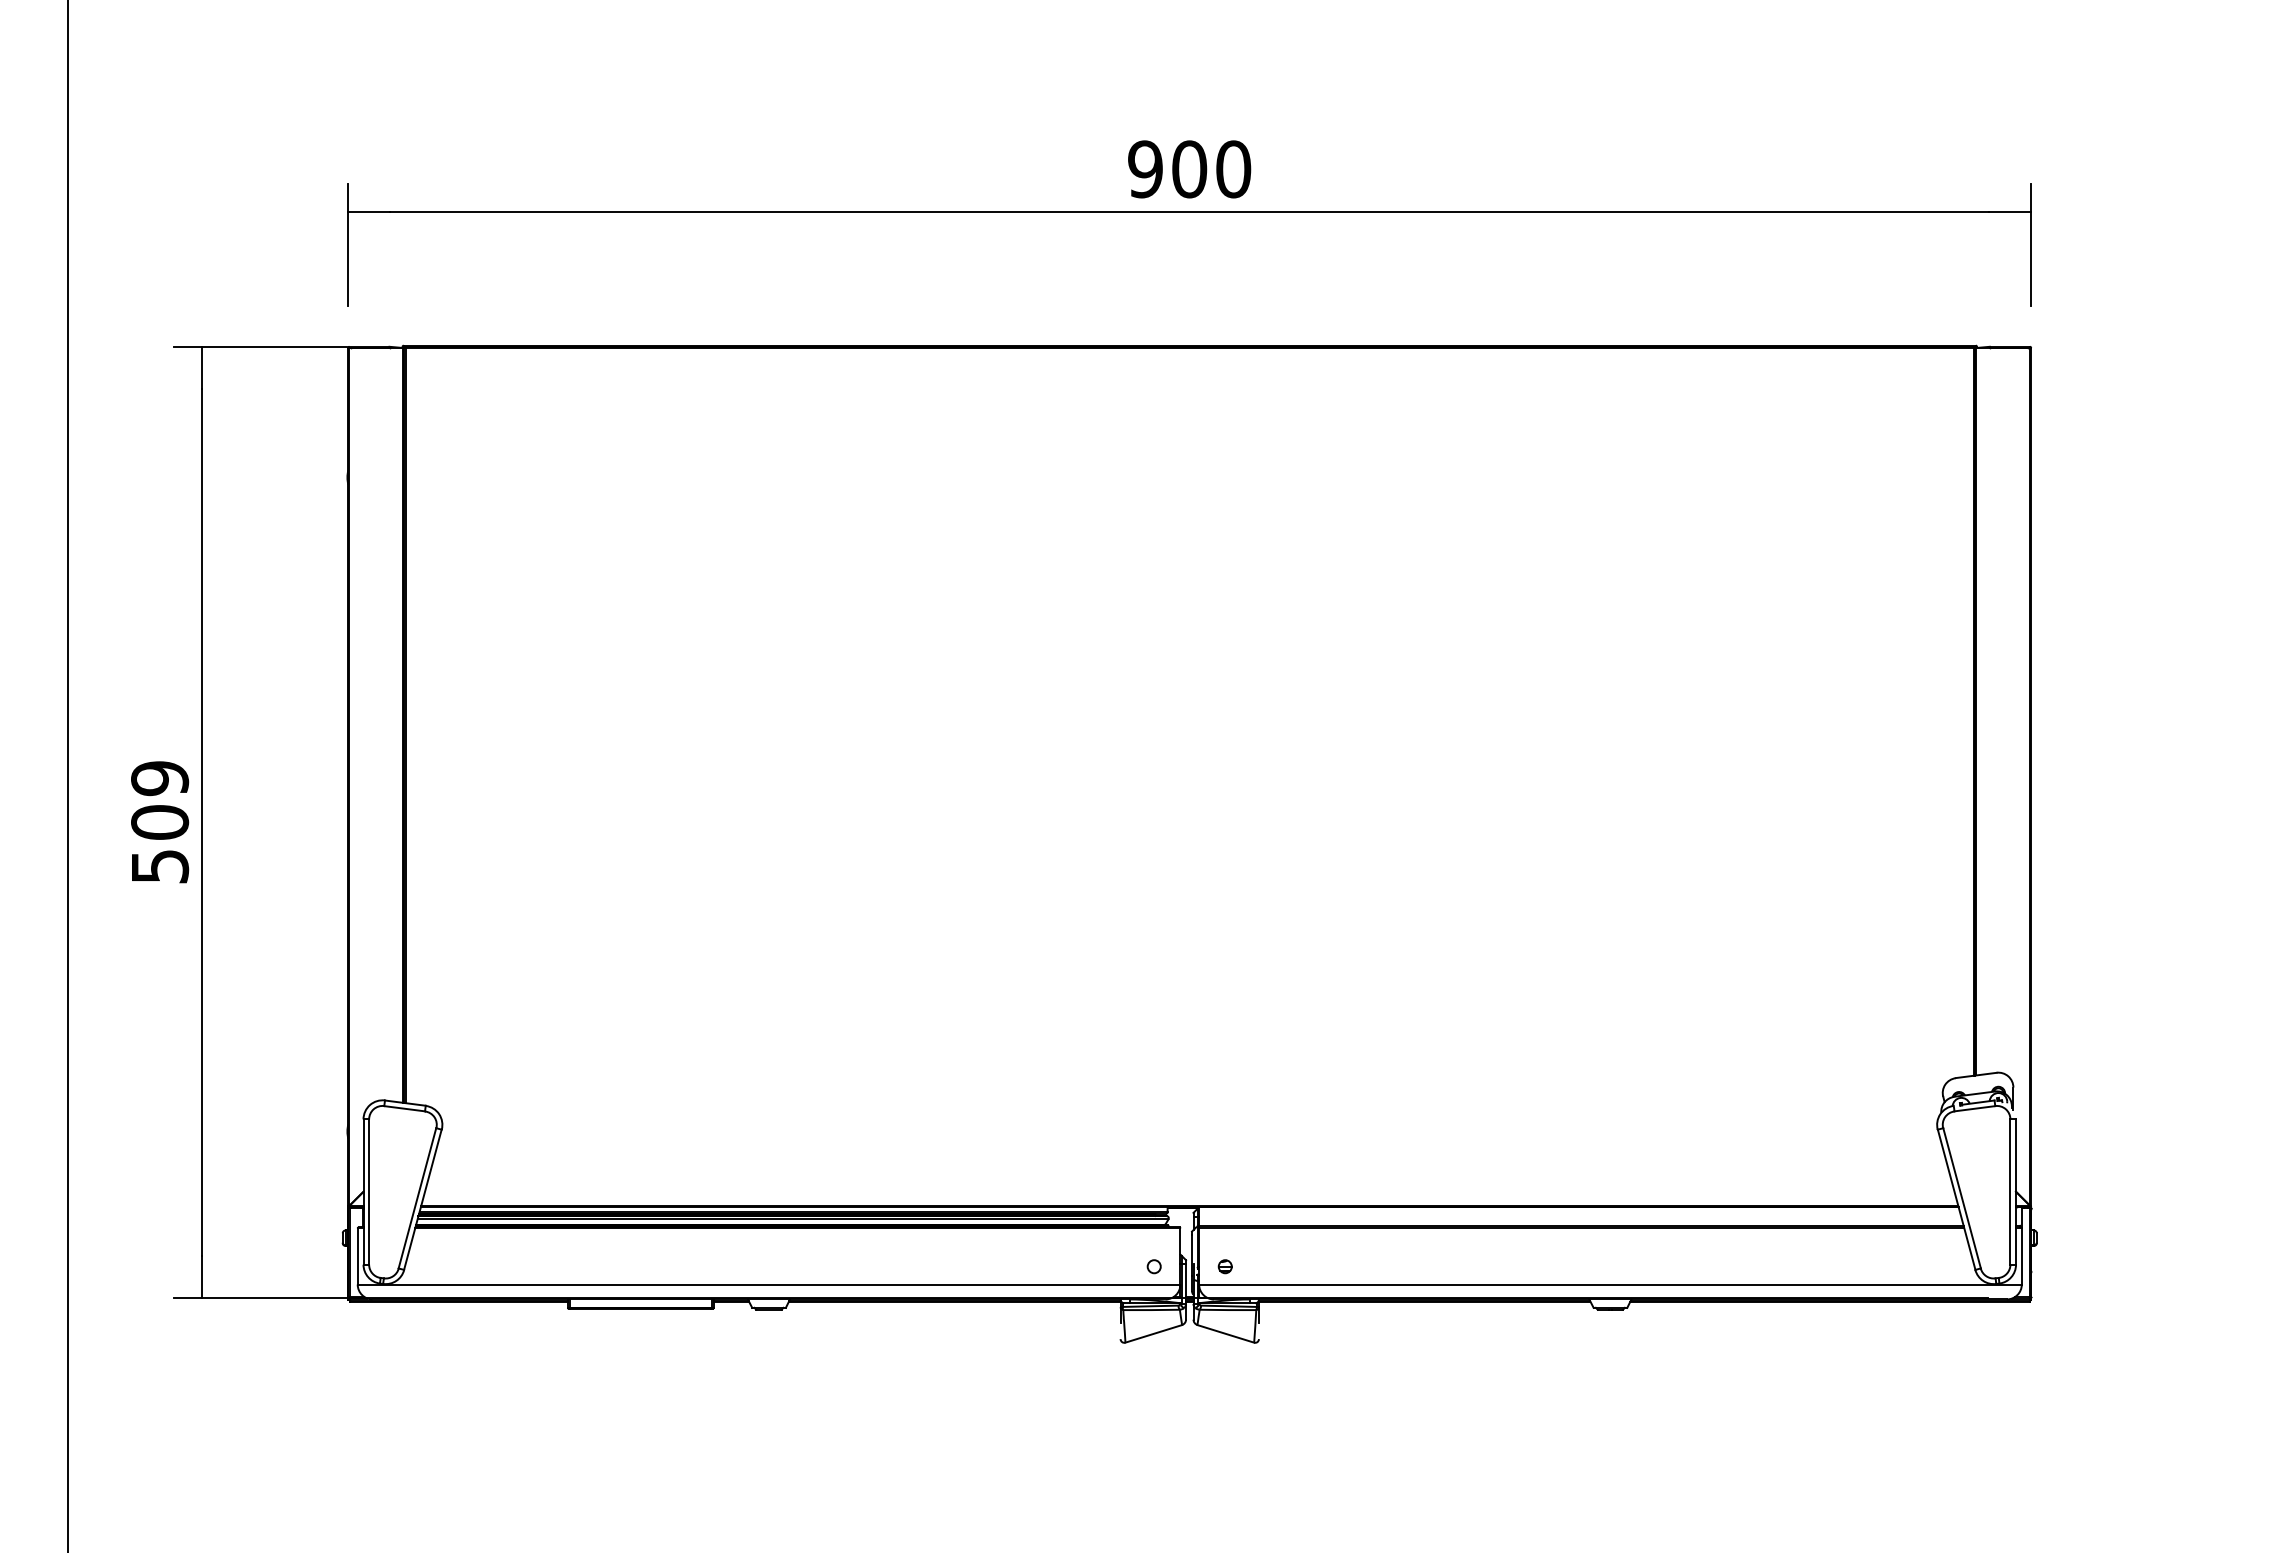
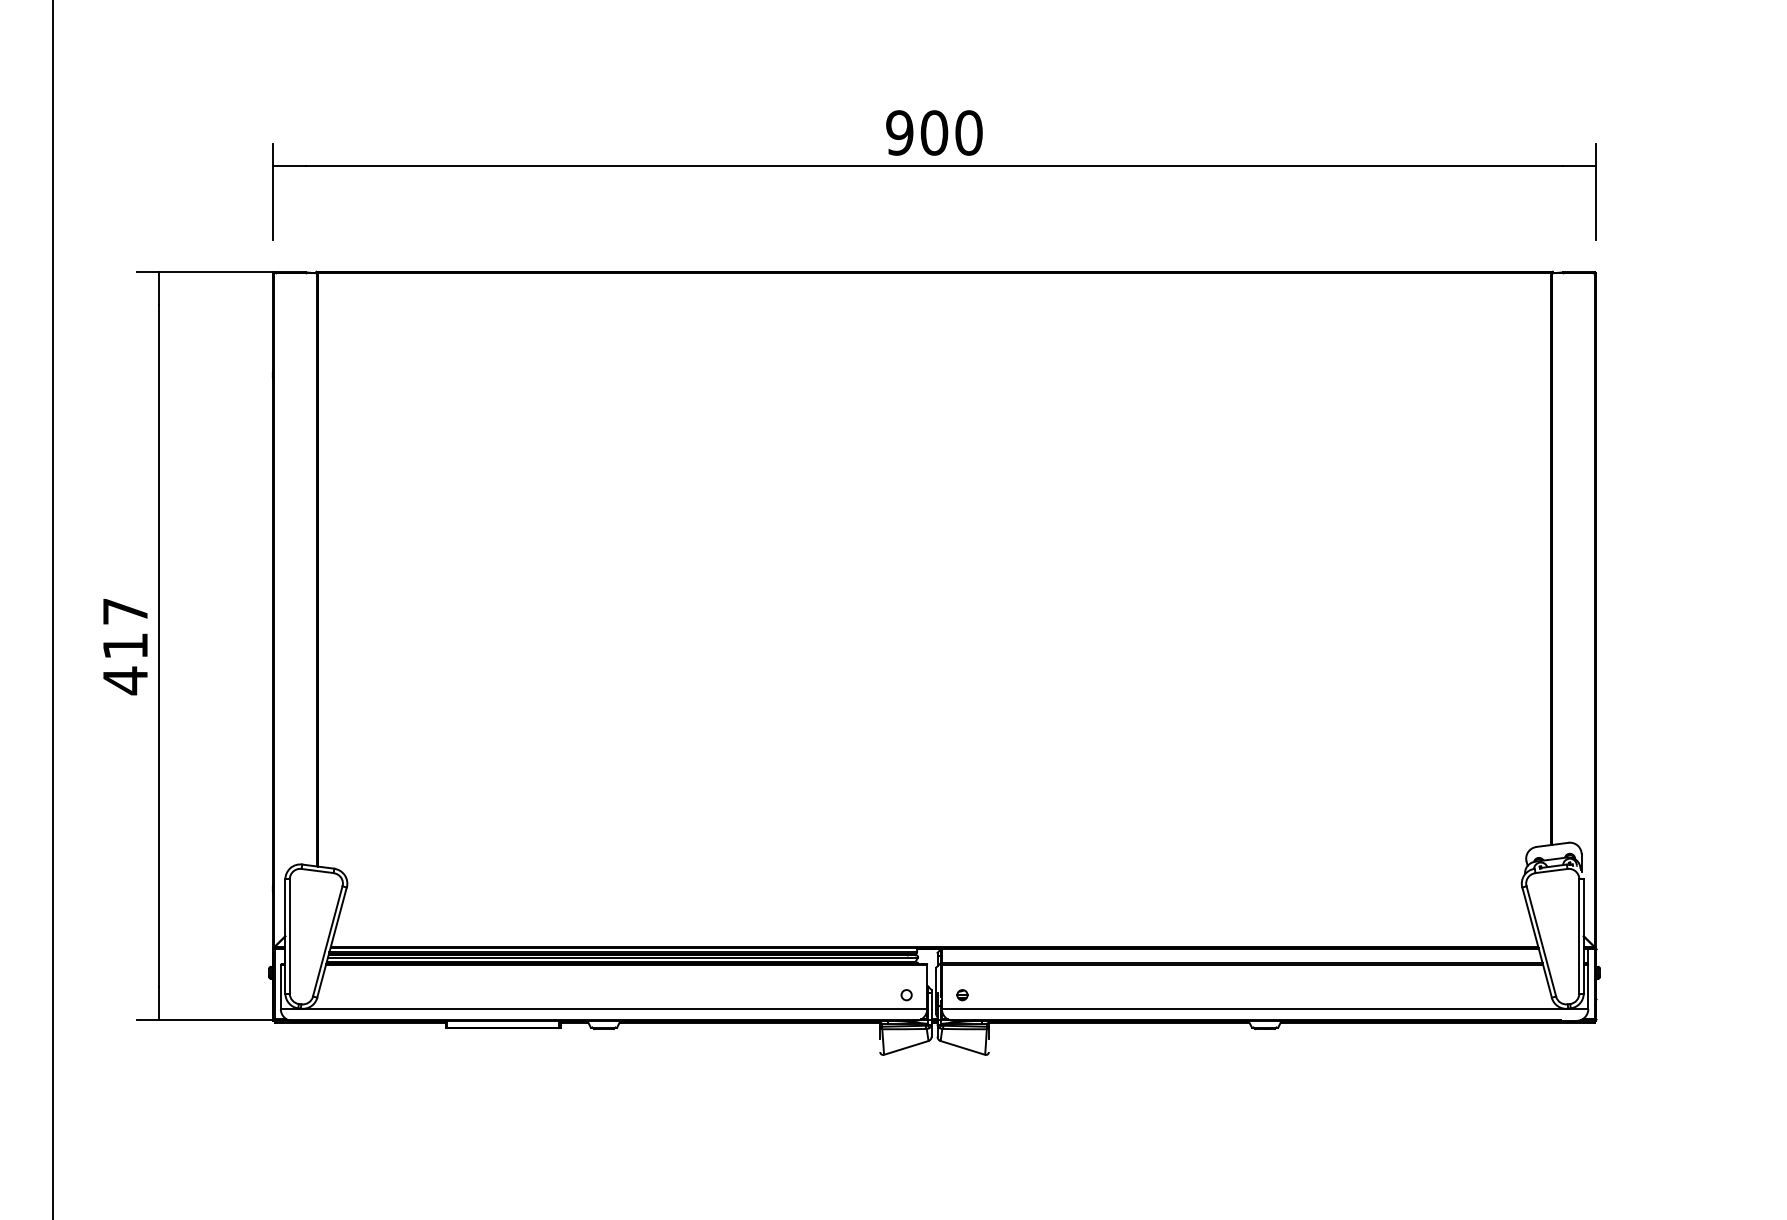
text: (160, 823) -> (125, 646), 509 -> 417

